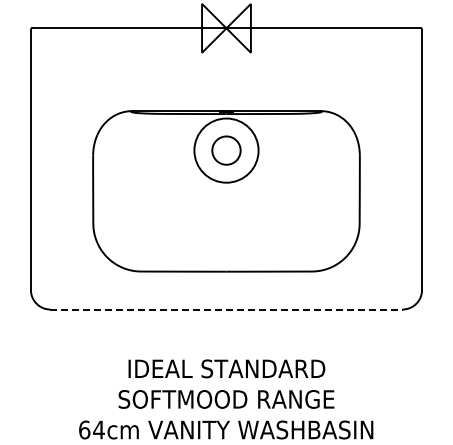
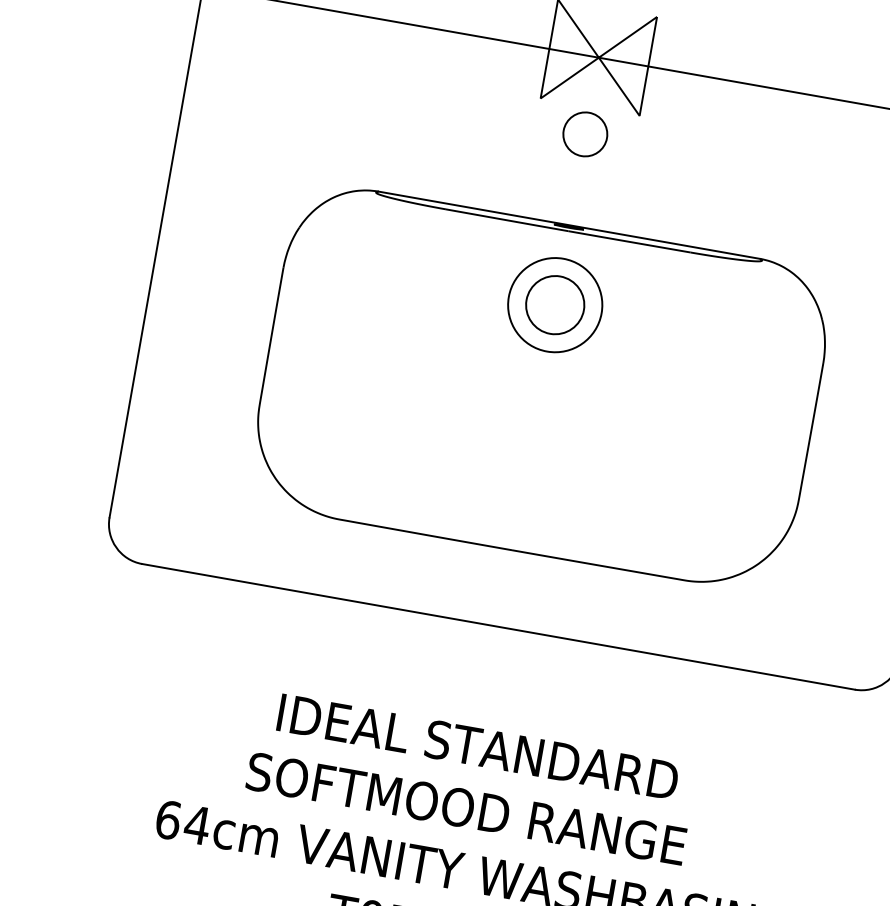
circle: (226, 65) -> (585, 132), added
circle: (226, 150) -> (555, 304), size x0.71
line: (226, 309) -> (498, 626), dashed -> solid

